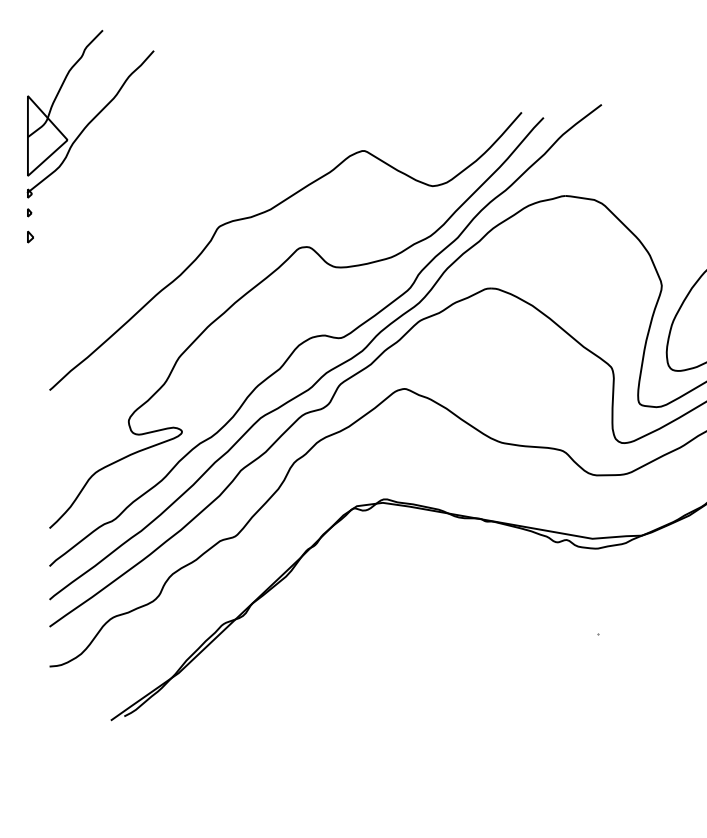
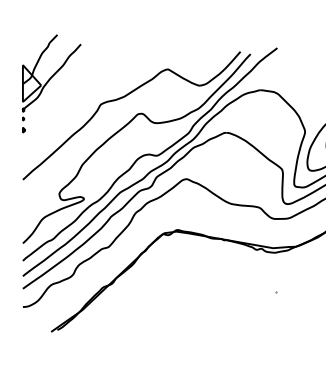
part: (89, 135) -> (51, 83), moved

